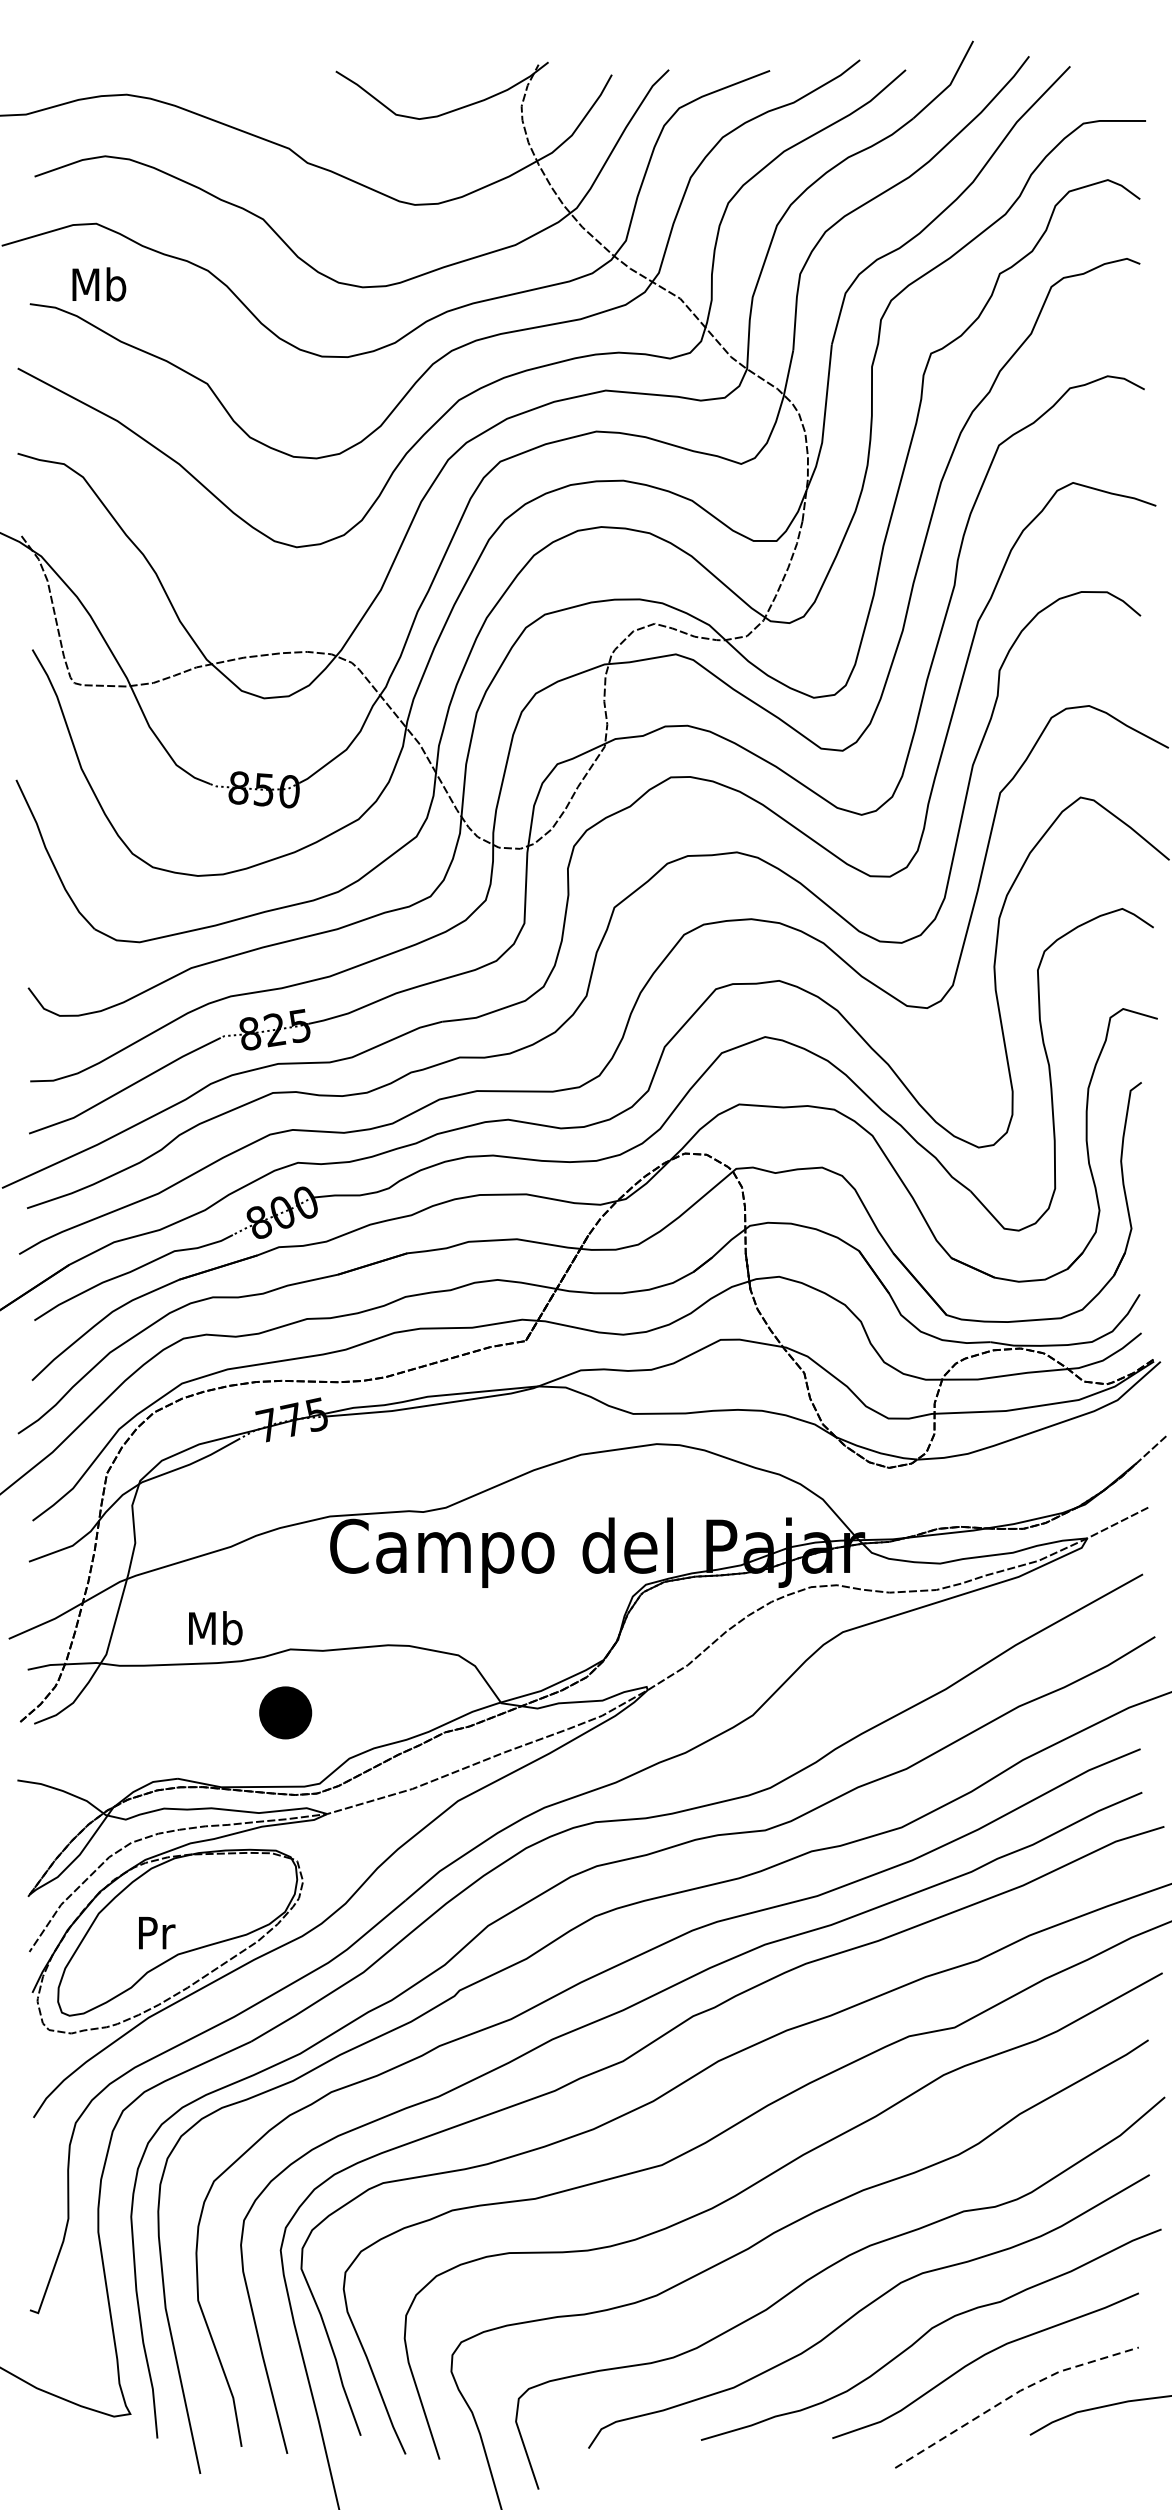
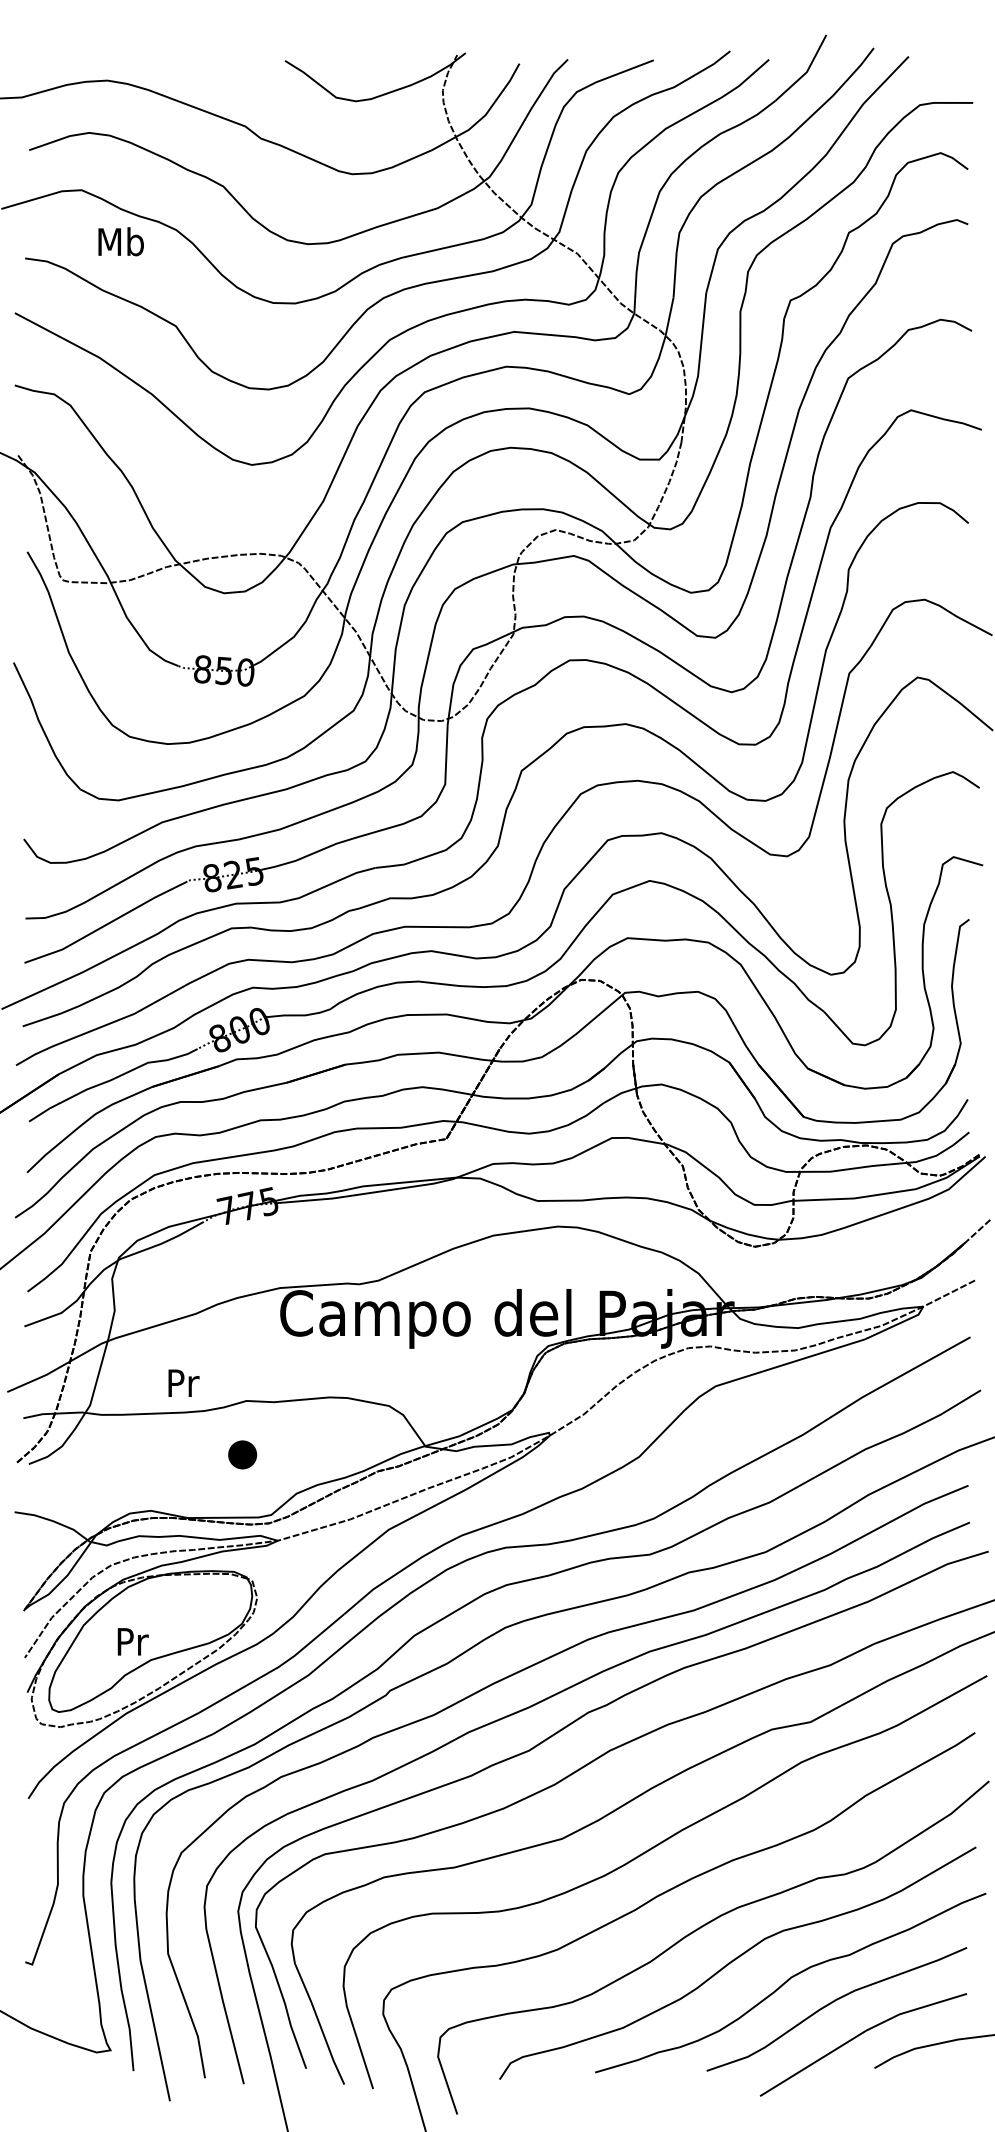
text: (98, 284) -> (120, 241), moved
text: (215, 1627) -> (182, 1382), Mb -> Pr
part: (285, 1712) -> (242, 1454), size x0.62
line: (1013, 2395) -> (860, 2034), dashed -> solid

